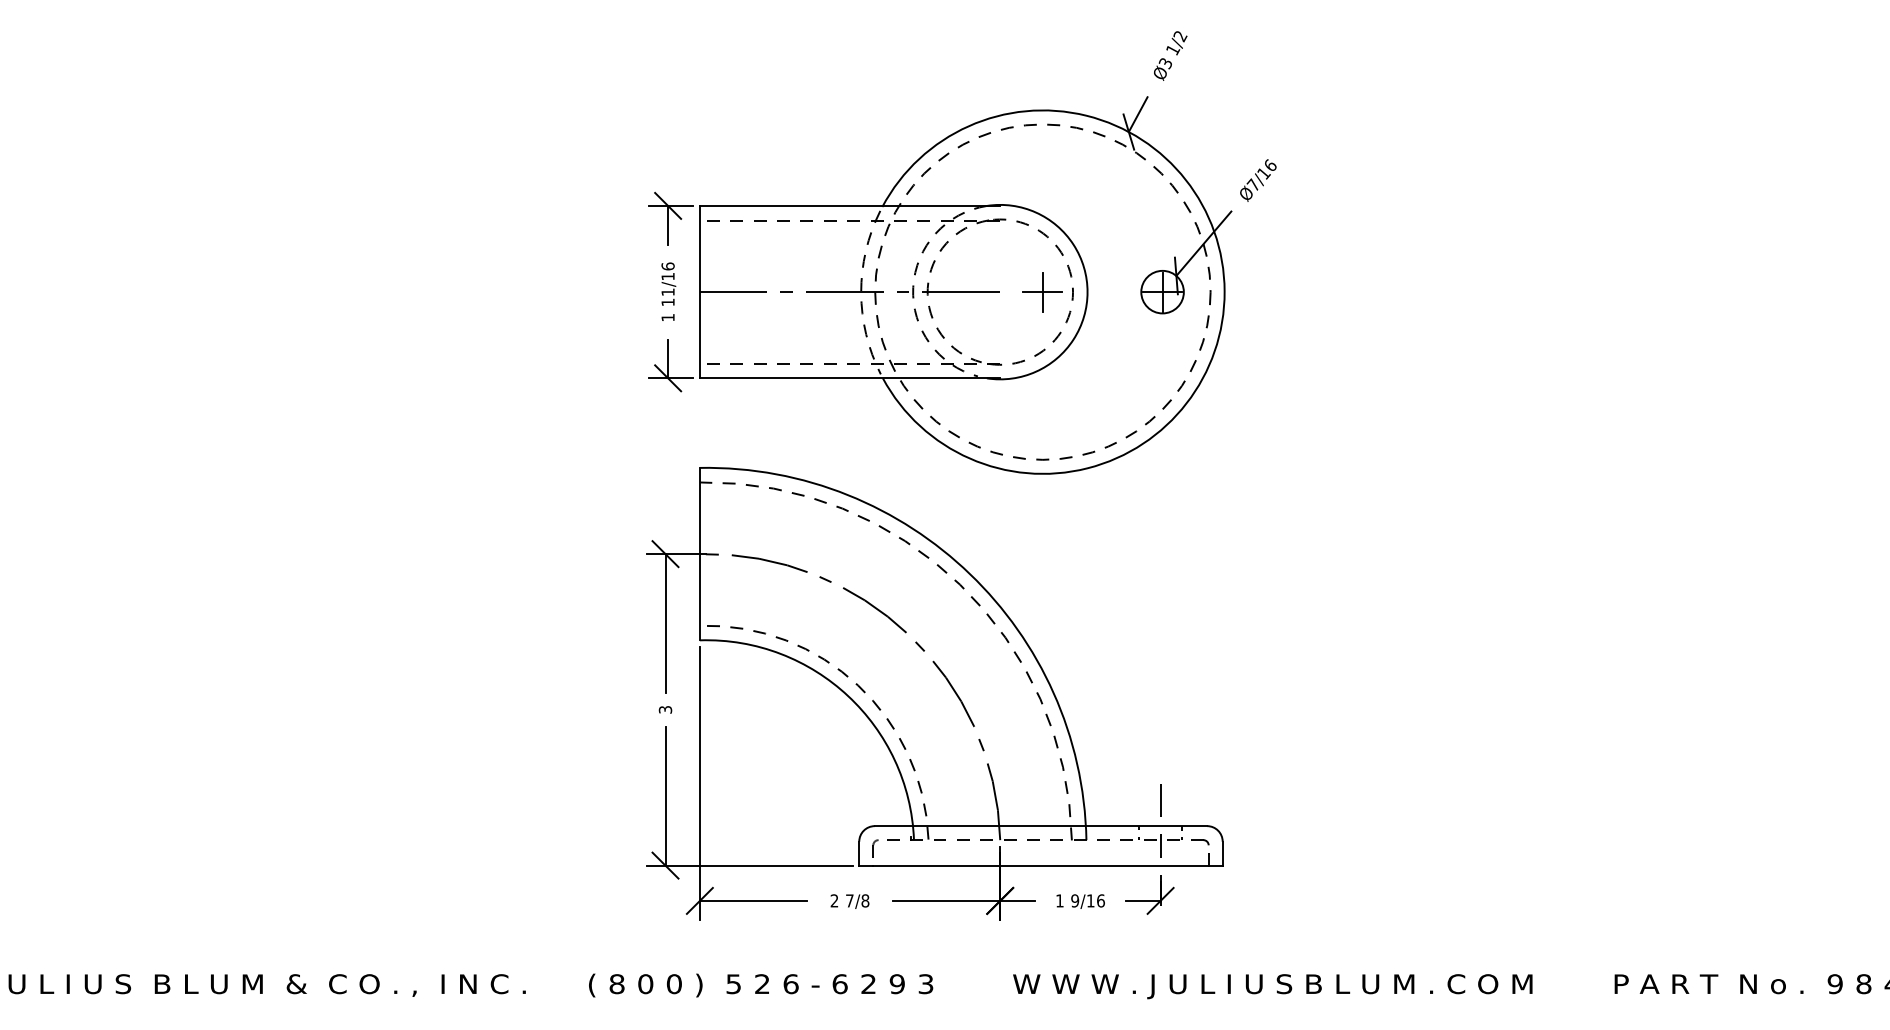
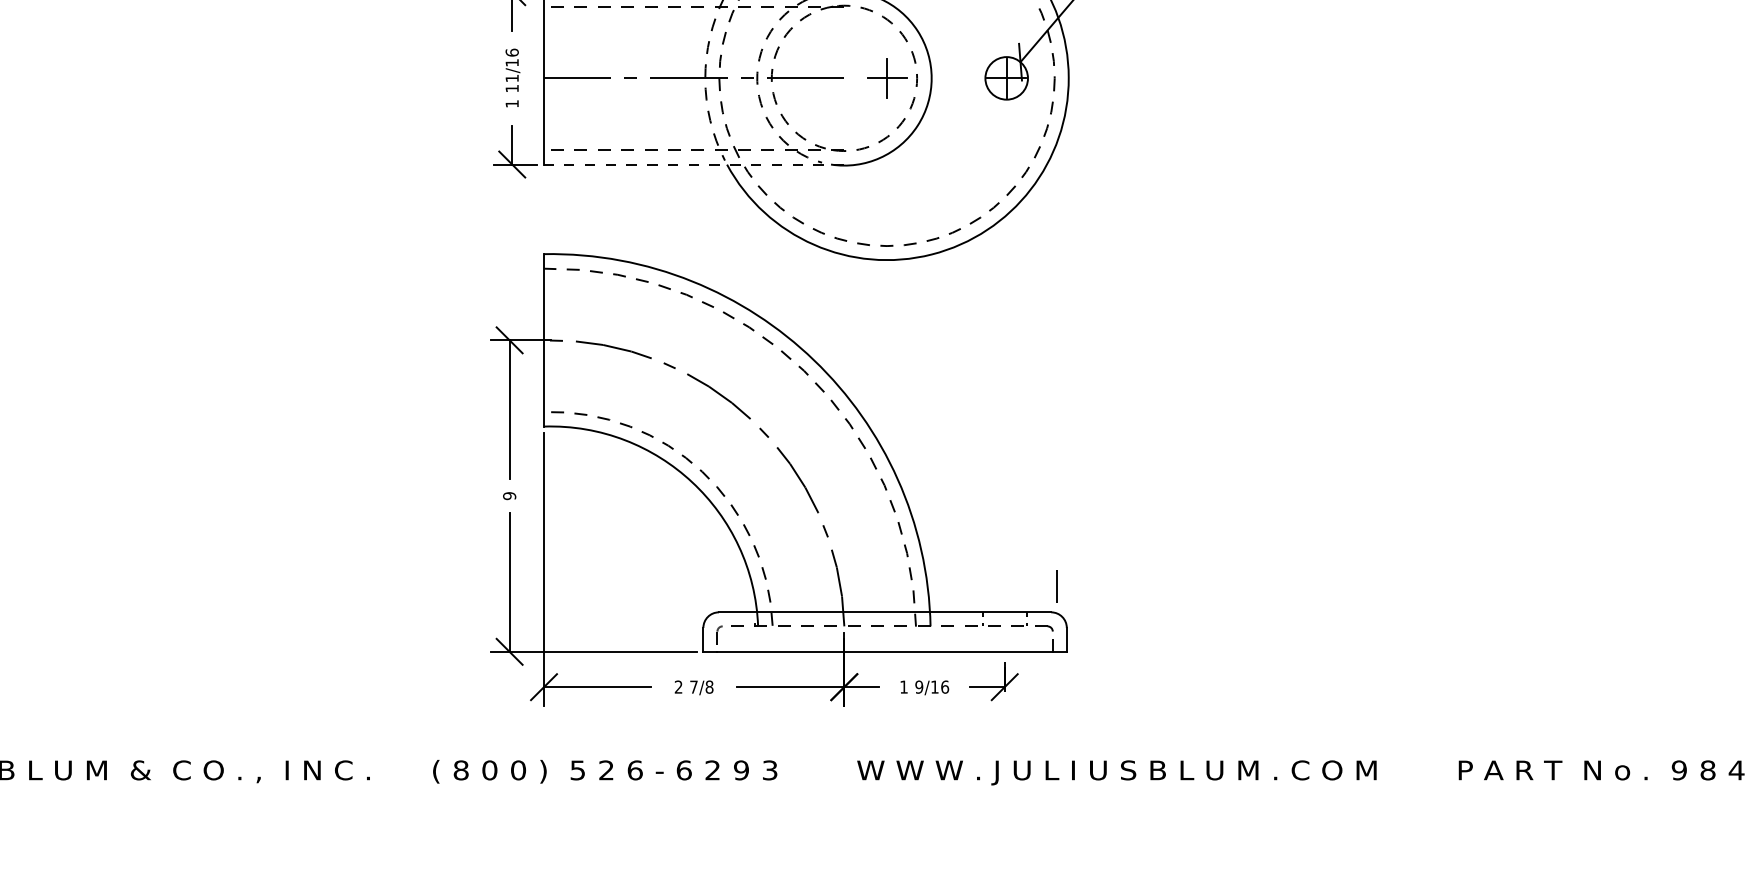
line: (849, 378) -> (693, 164), solid -> dashed
text: (665, 709) -> (509, 495), 3 -> 9
line: (1160, 800) -> (1056, 586), moved
line: (1160, 845) -> (1004, 631), removed

